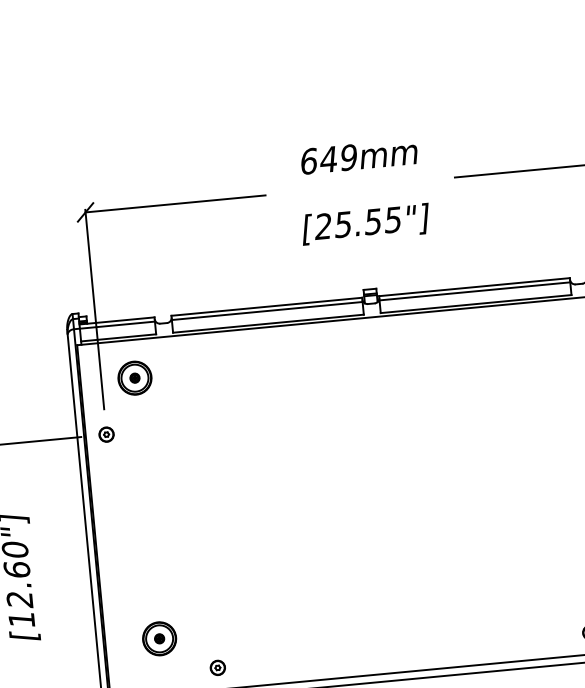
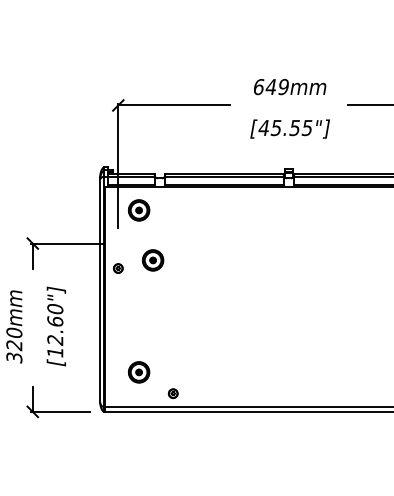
text: (322, 225) -> (263, 127), [25.55"] -> [45.55"]
part: (106, 434) -> (118, 268), moved
part: (165, 456) -> (153, 260), added

